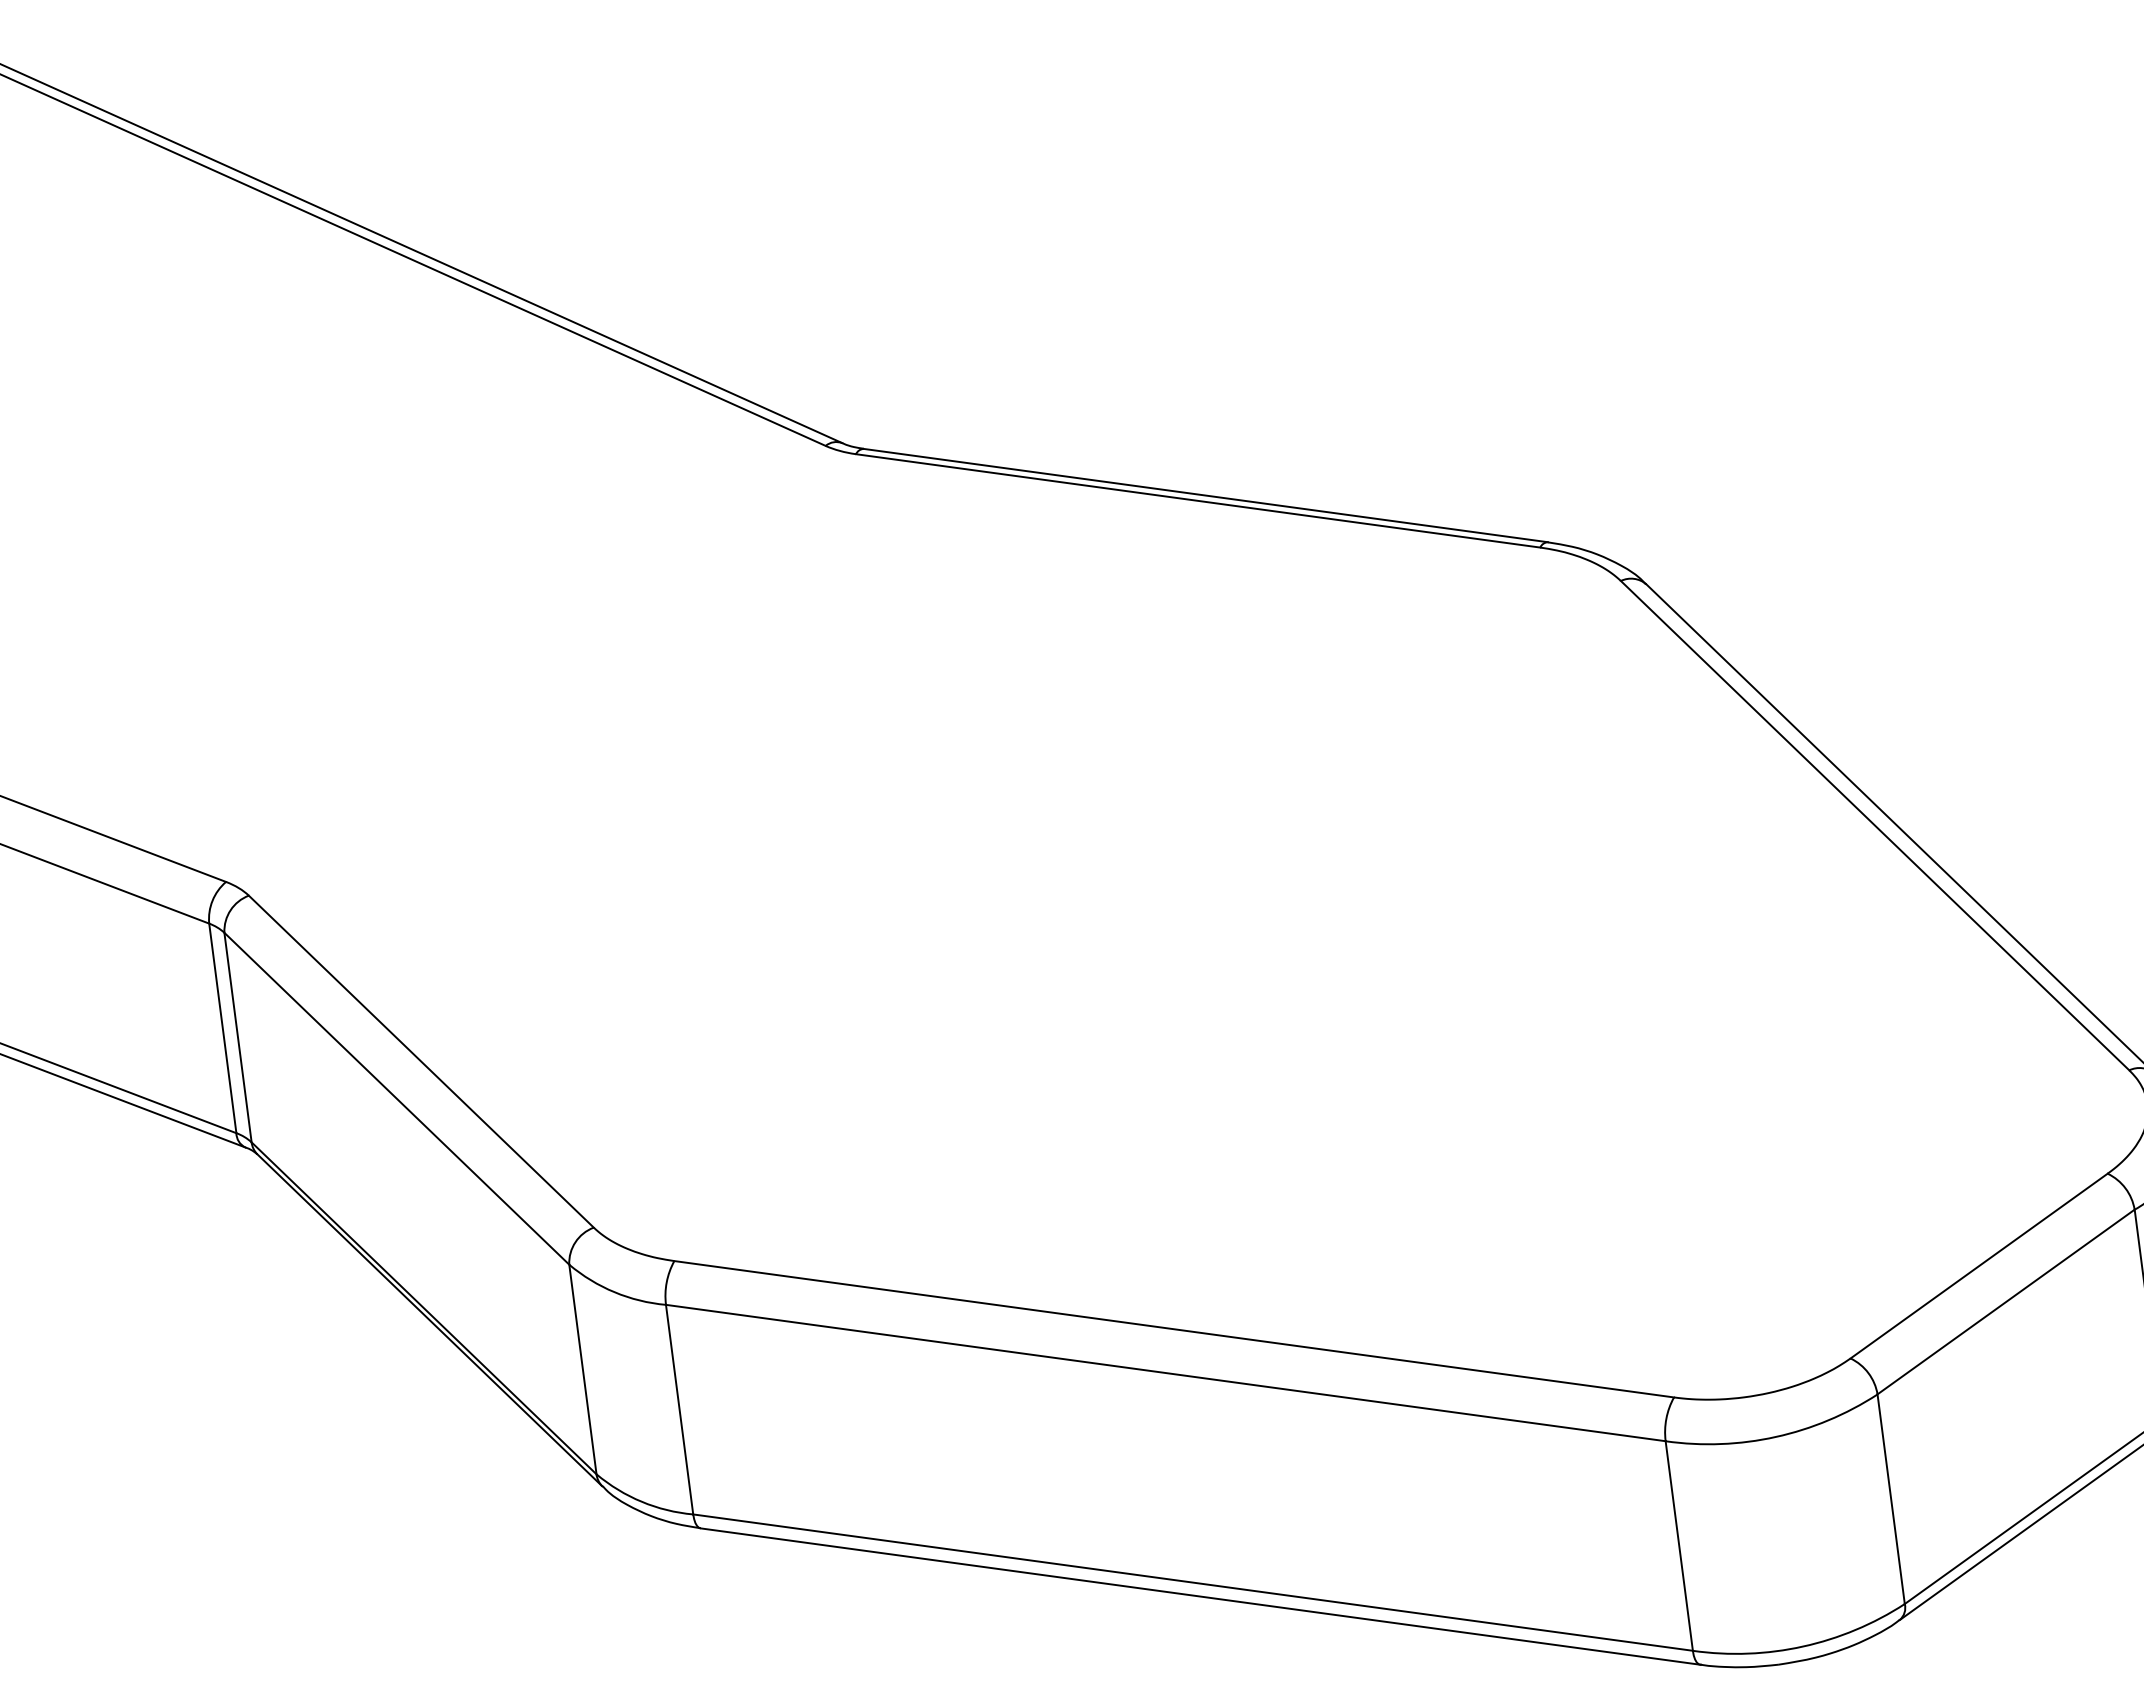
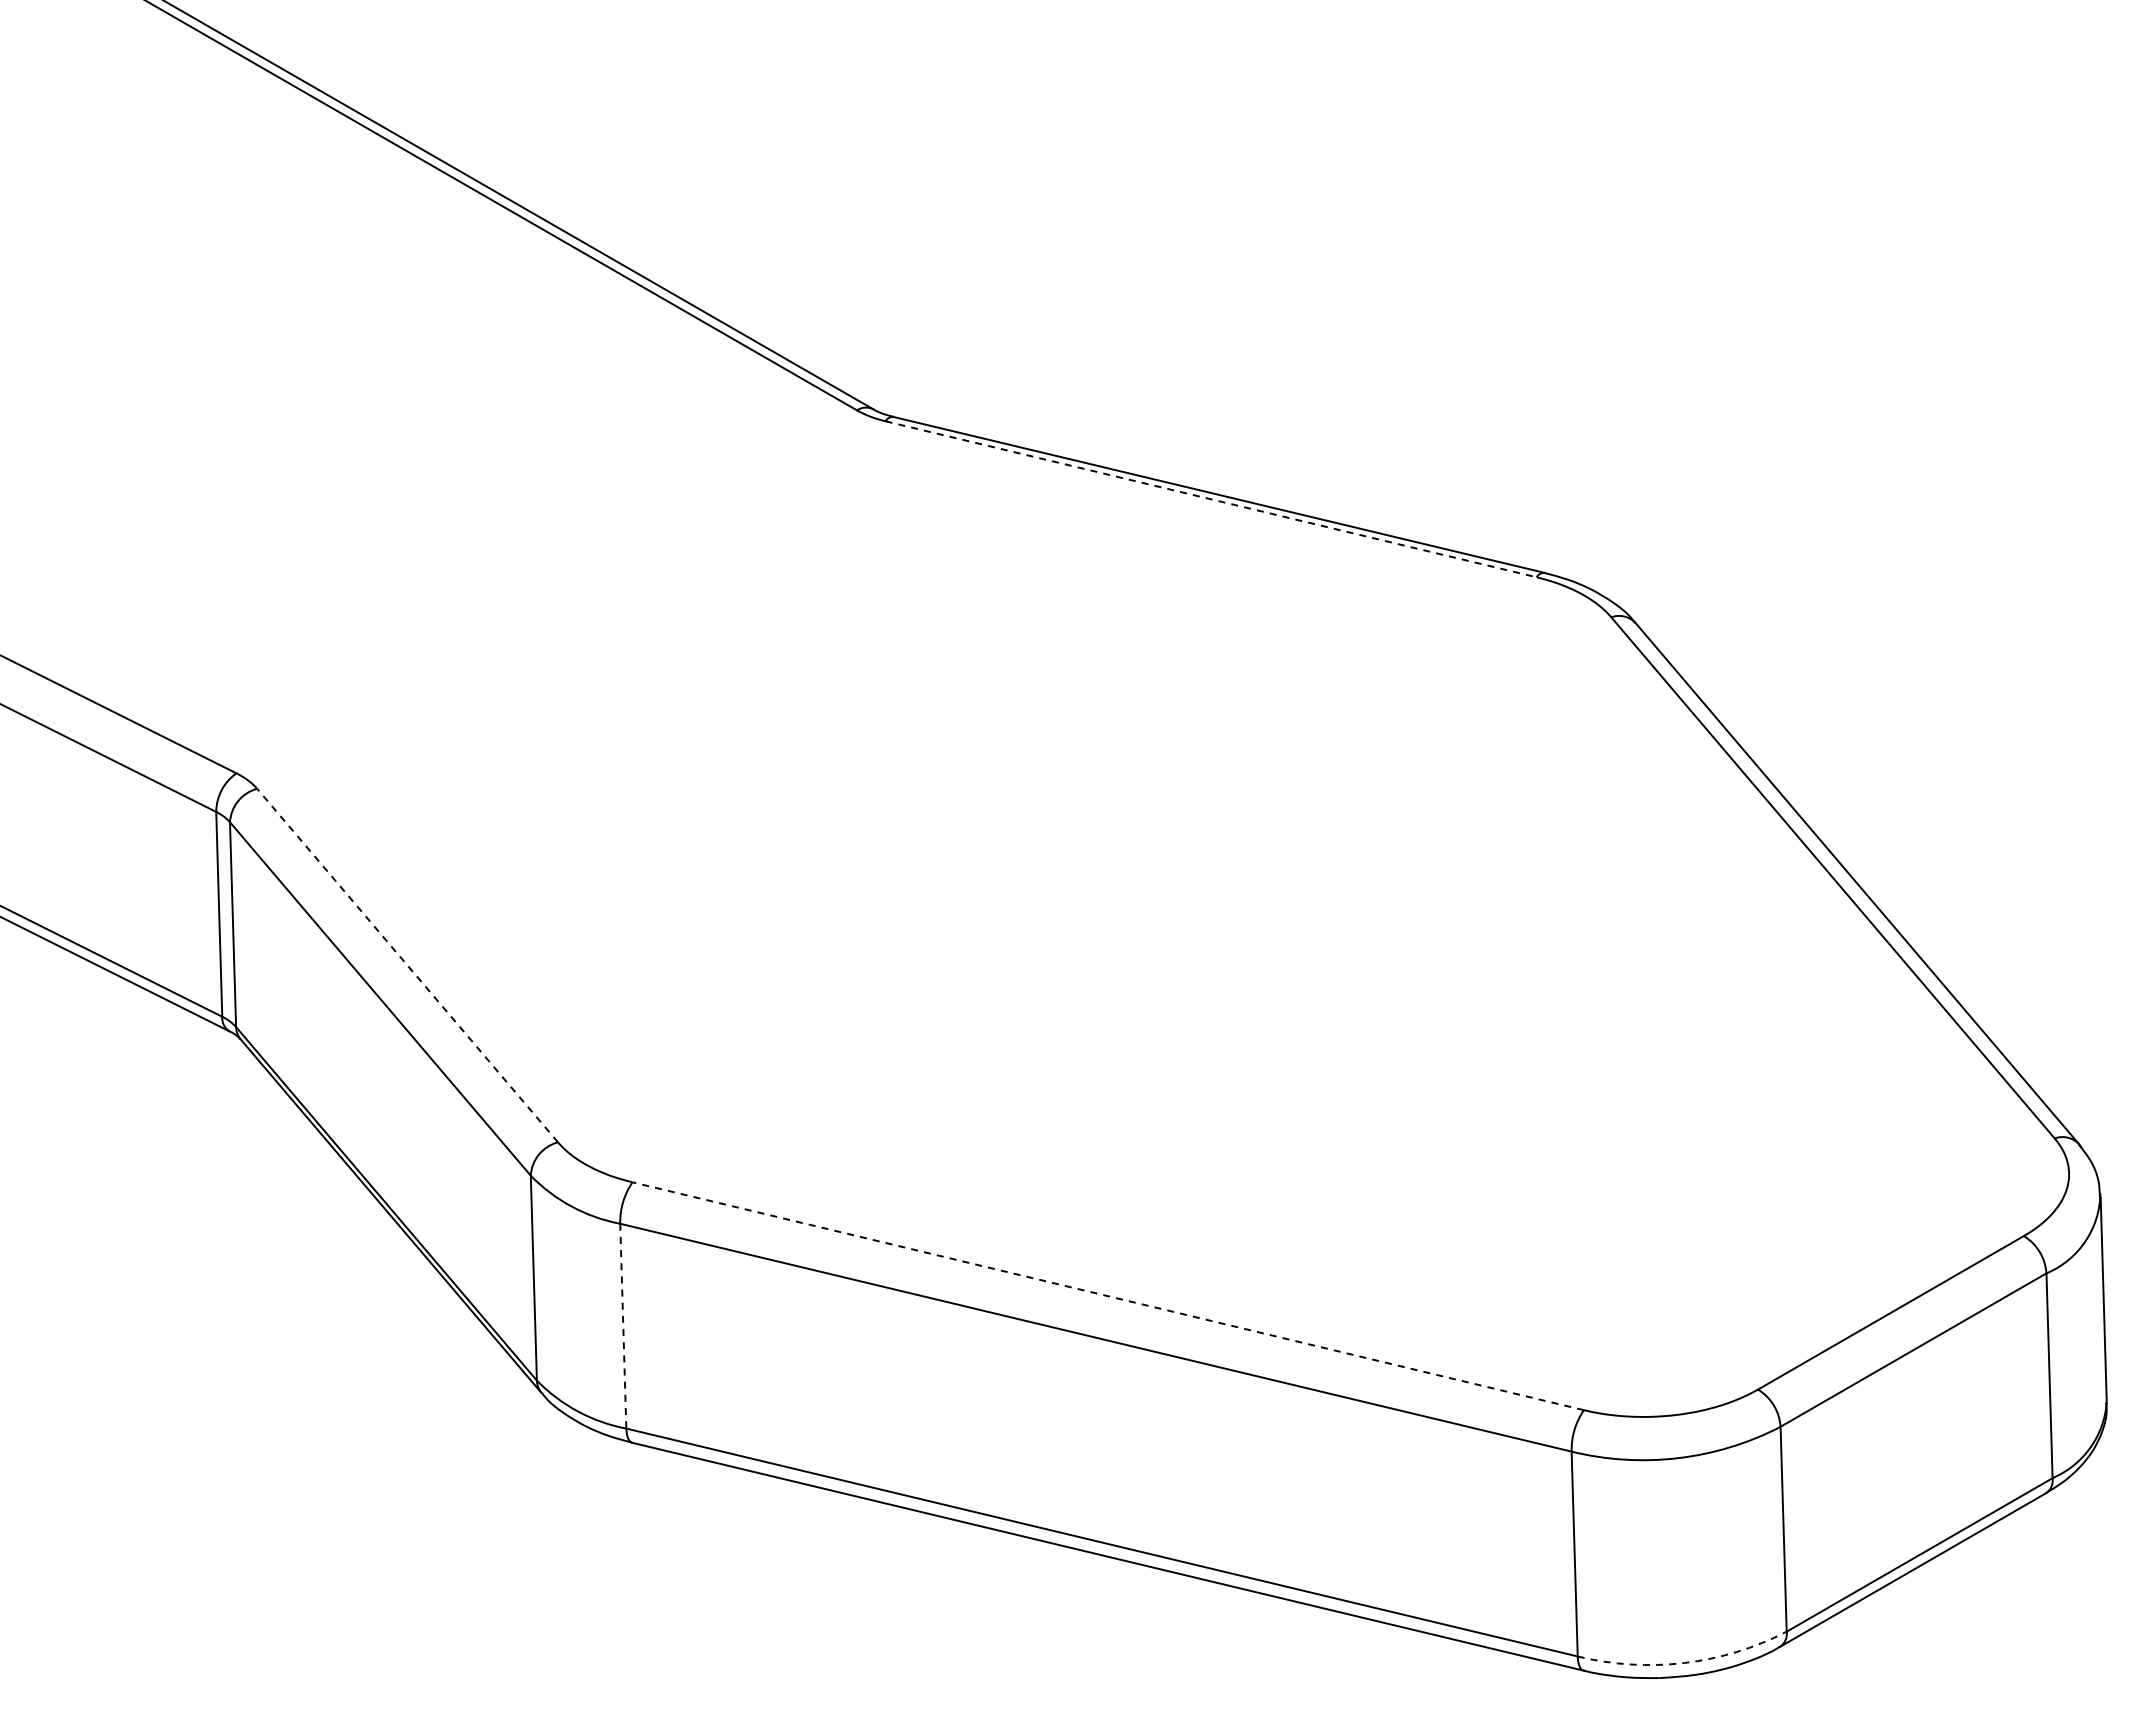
line: (1198, 501) -> (1211, 499), solid -> dashed
line: (421, 1061) -> (407, 965), solid -> dashed
line: (1173, 1329) -> (1107, 1296), solid -> dashed
line: (679, 1409) -> (623, 1326), solid -> dashed
arc: (1803, 1646) -> (1684, 1662), solid -> dashed

